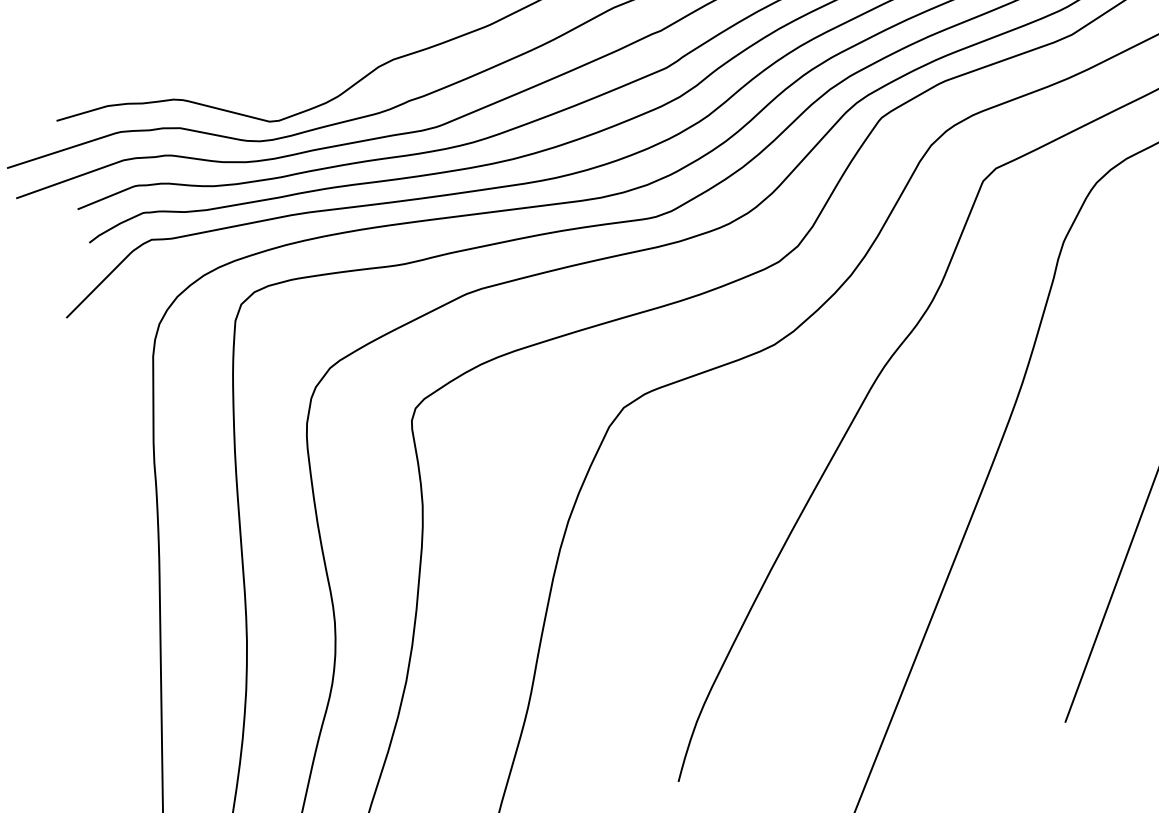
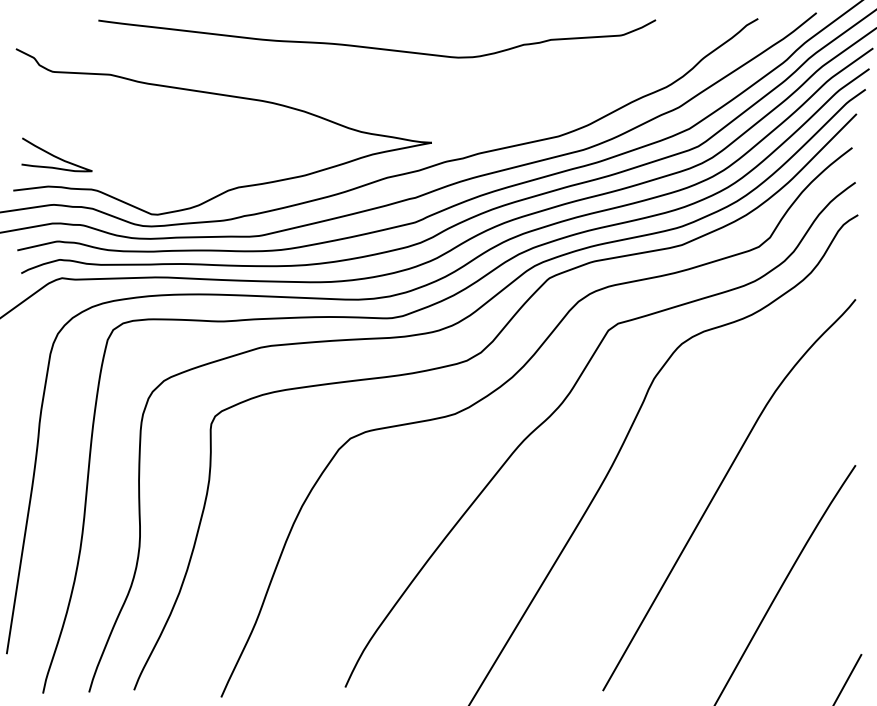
curve: (111, 57) -> (55, 155), added

